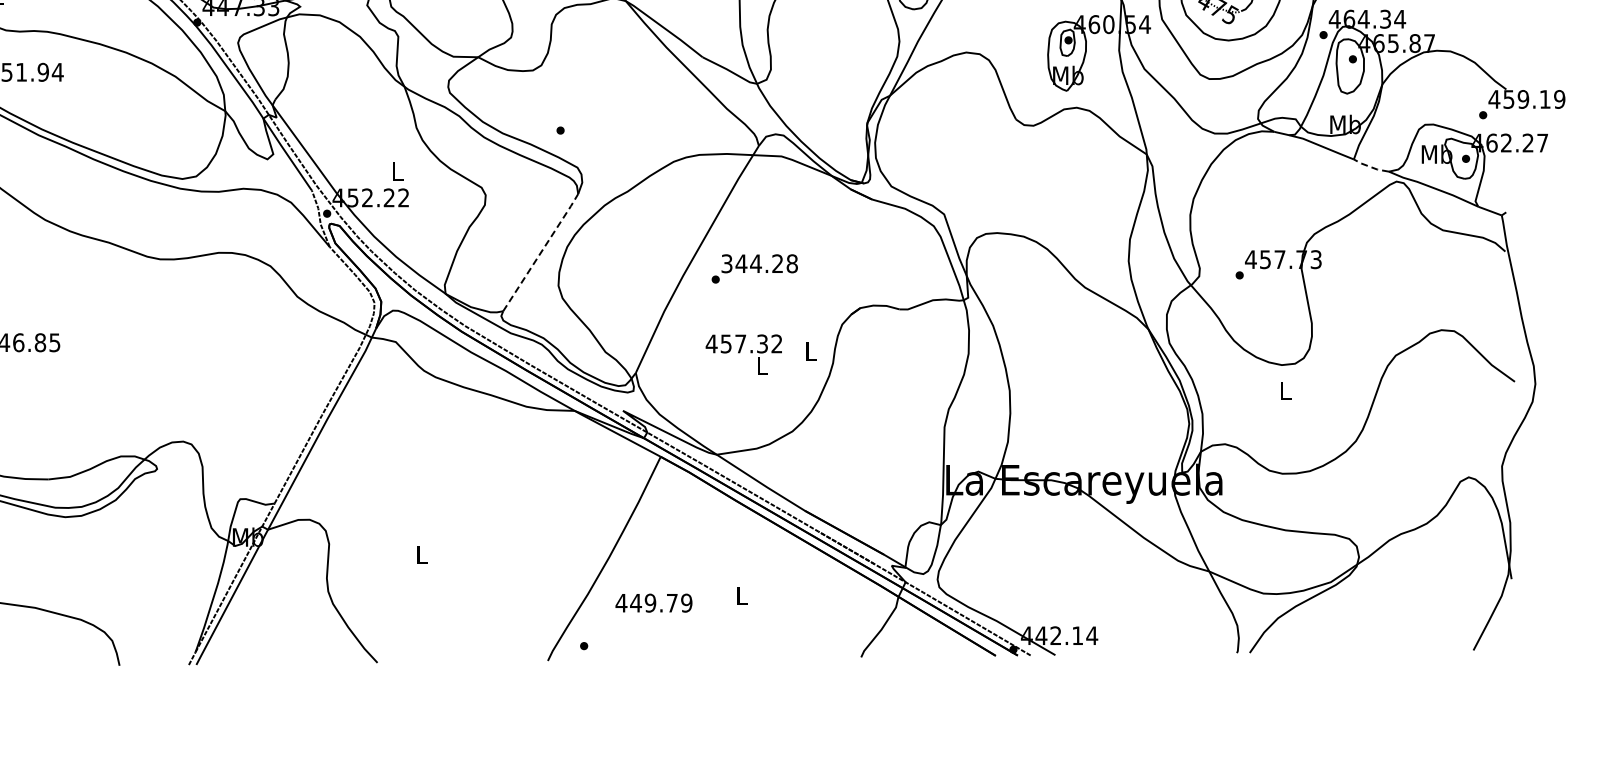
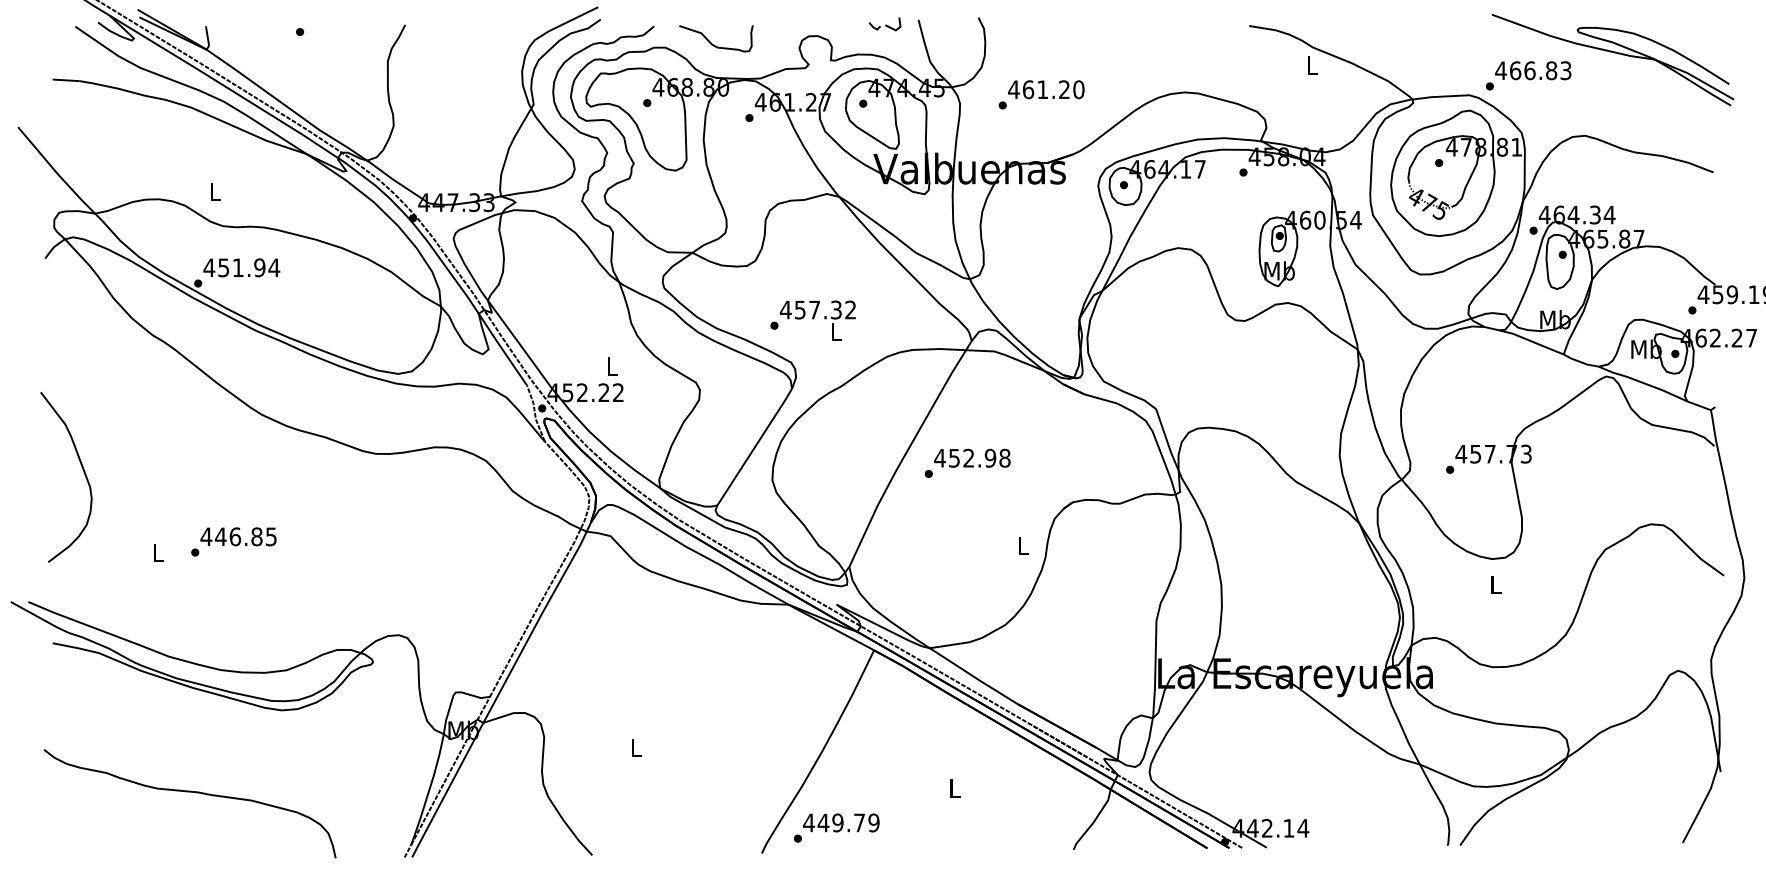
line: (1370, 166) -> (1580, 361), dashed -> solid
line: (541, 251) -> (755, 446), dashed -> solid
text: (752, 263) -> (965, 457), 344.28 -> 452.98
text: (743, 354) -> (817, 320), moved
text: (654, 602) -> (841, 822), moved

